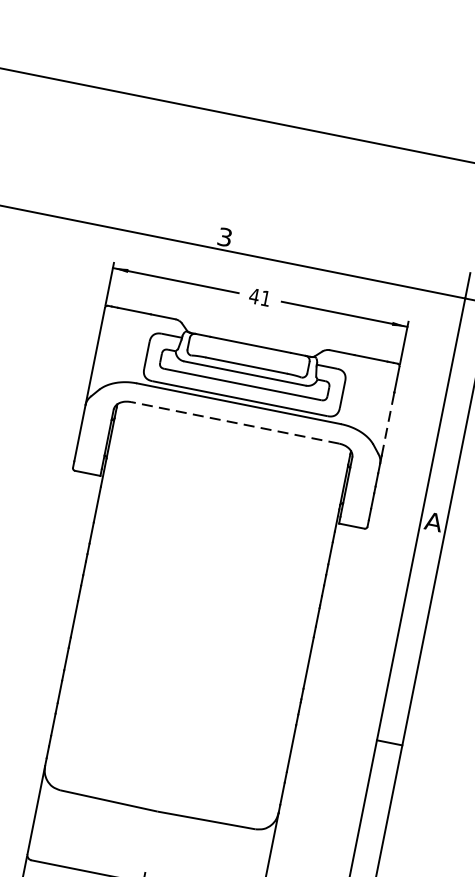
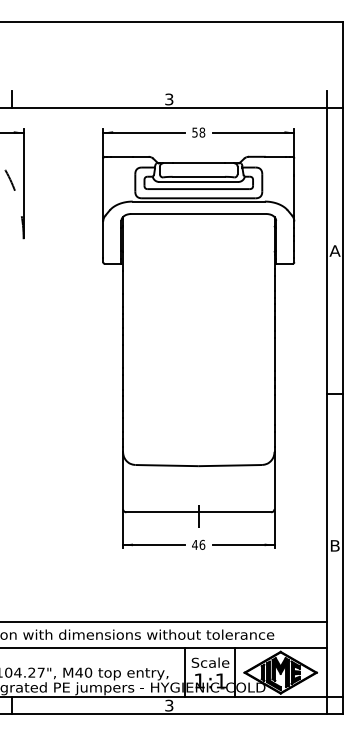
text: (259, 297) -> (198, 132), 41 -> 58
line: (234, 422) -> (198, 213), dashed -> solid
line: (388, 423) -> (294, 195), dashed -> solid

